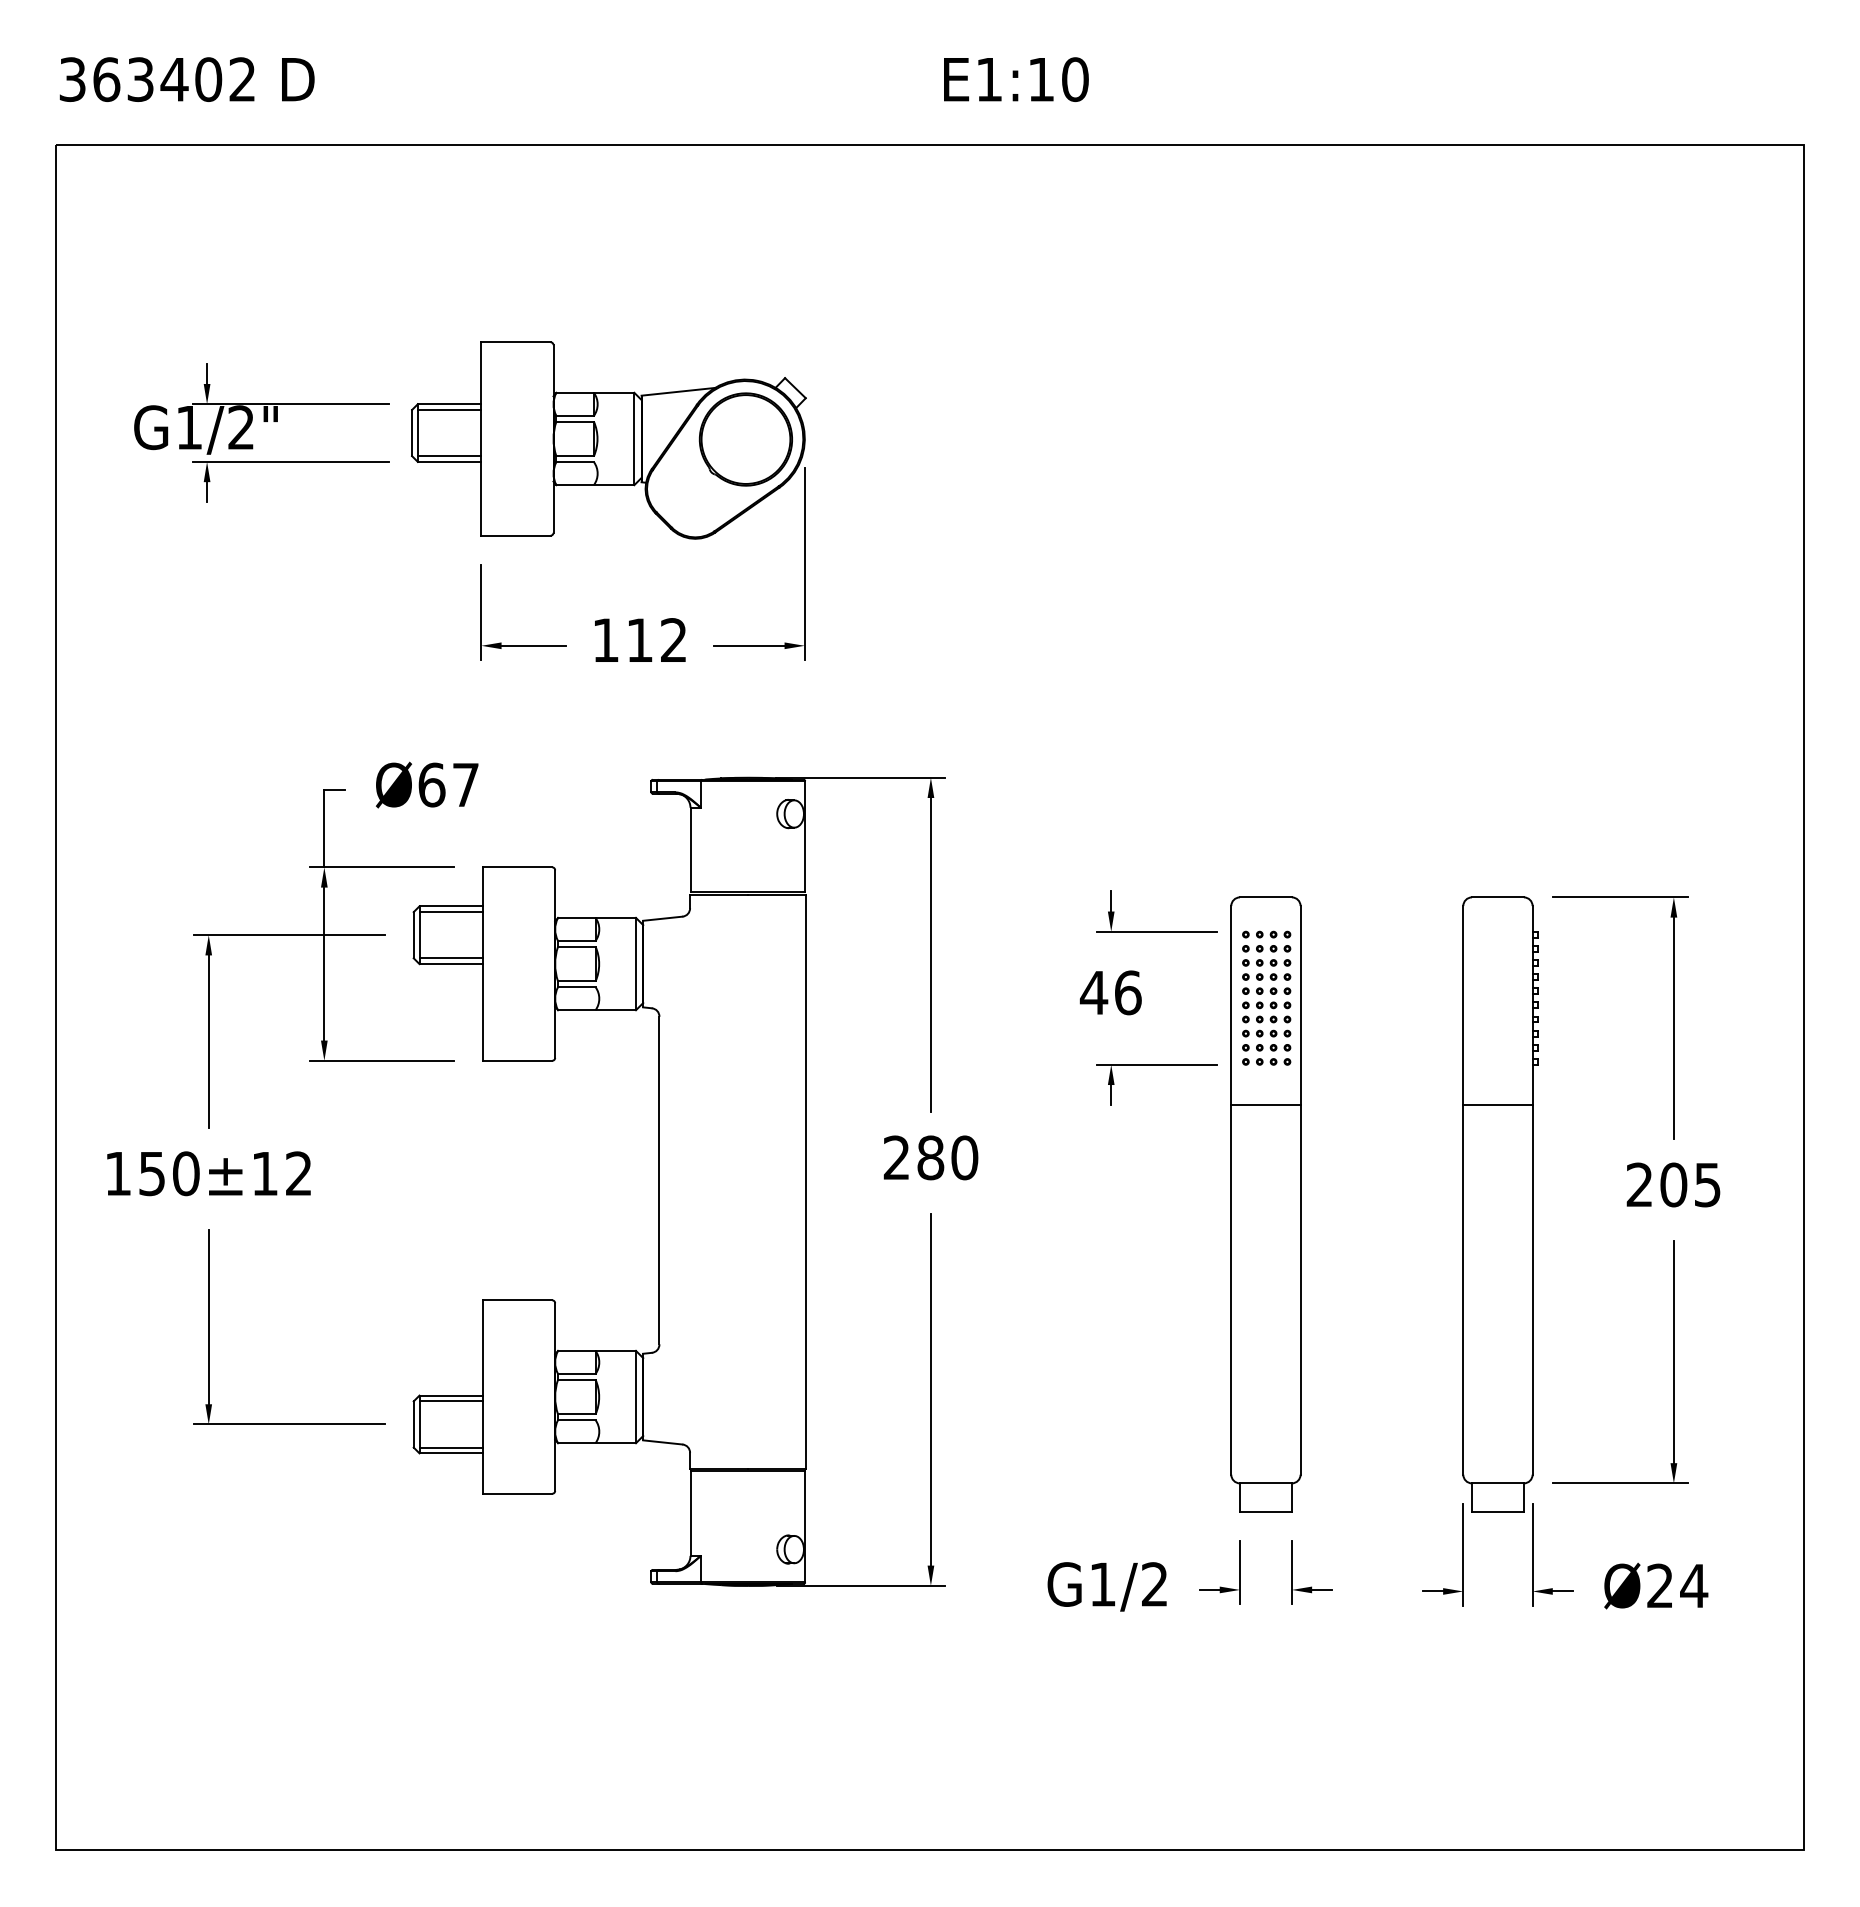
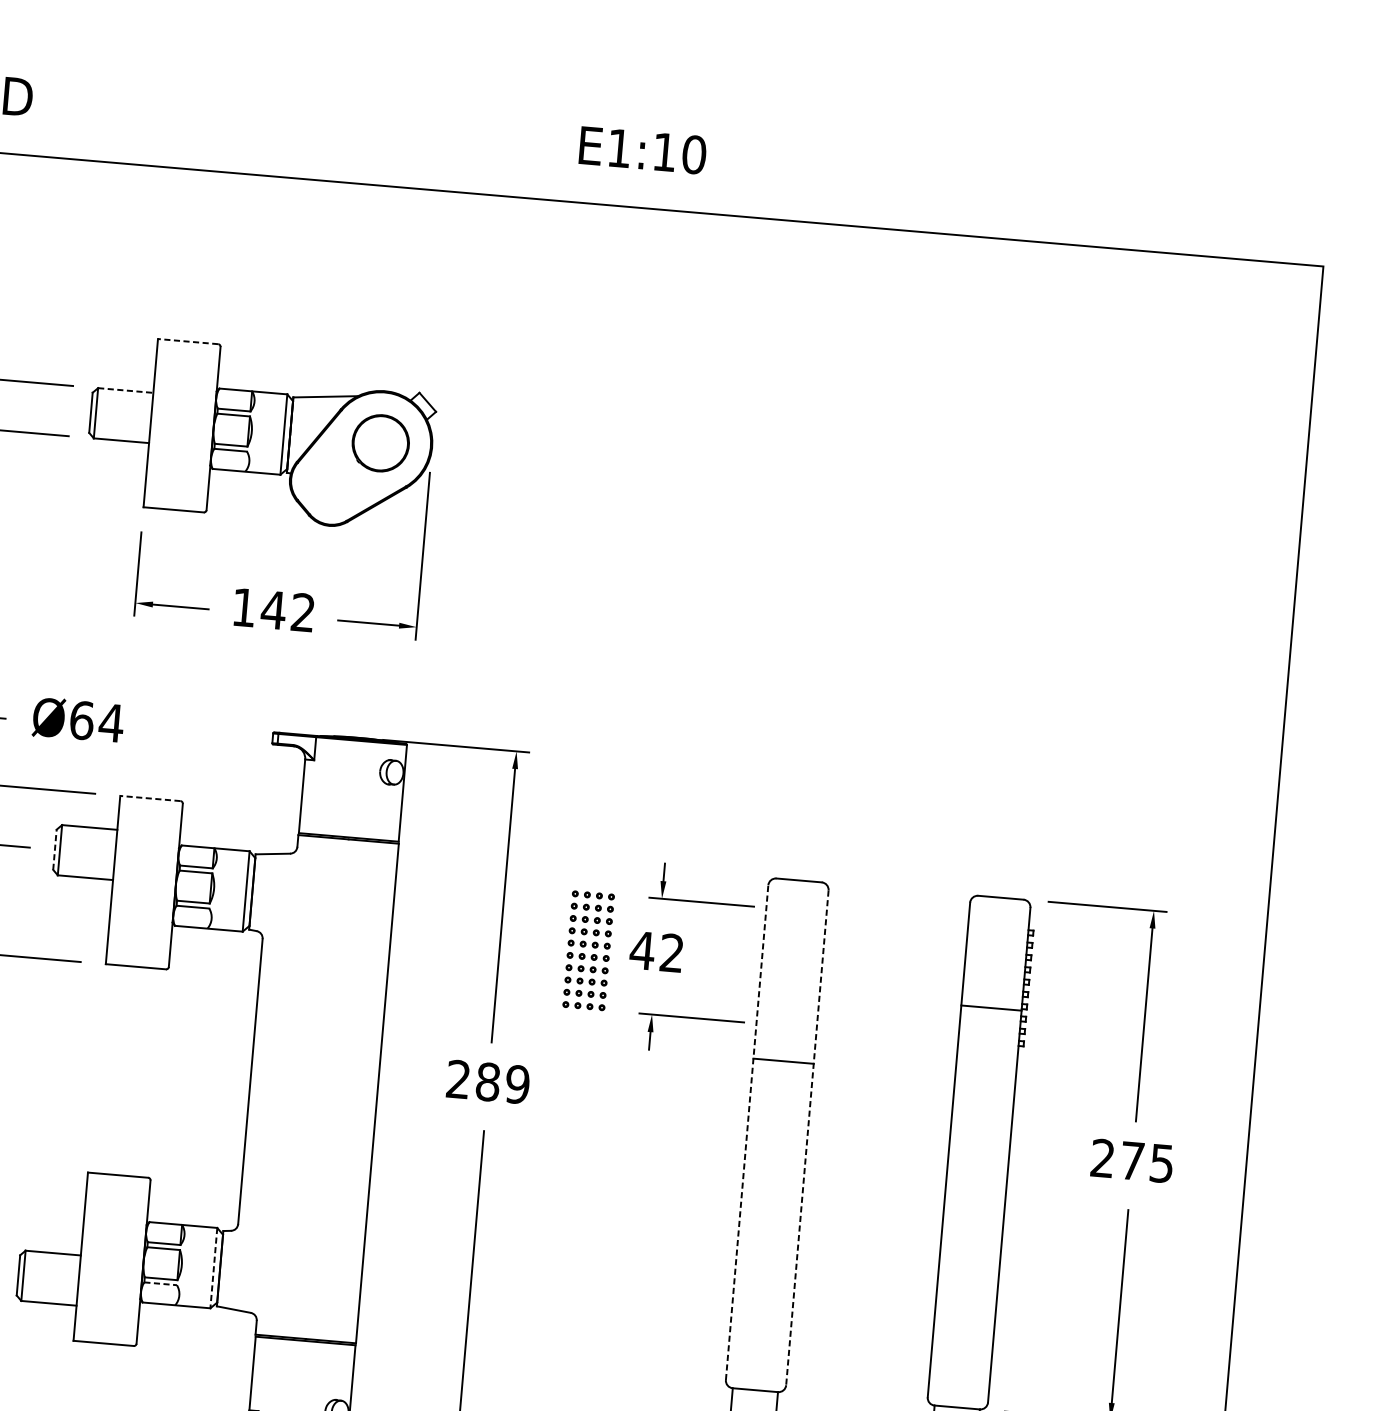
line: (516, 342) -> (188, 341), solid -> dashed
line: (449, 404) -> (125, 390), solid -> dashed
line: (449, 409) -> (125, 395), removed
part: (745, 439) -> (380, 443), size x0.7
line: (449, 456) -> (121, 436), removed
text: (639, 639) -> (273, 609), 112 -> 142
text: (465, 784) -> (111, 722), Ø67 -> Ø64
line: (517, 867) -> (150, 798), solid -> dashed
line: (451, 912) -> (89, 832), removed
line: (413, 934) -> (54, 849), solid -> dashed
line: (451, 958) -> (86, 872), removed
text: (1128, 992) -> (672, 952), 46 -> 42
part: (1266, 997) -> (588, 950), moved
line: (1497, 1105) -> (991, 1008), moved
text: (964, 1157) -> (517, 1084), 280 -> 289
text: (1673, 1184) -> (1132, 1160), 205 -> 275
line: (1231, 1189) -> (747, 1131), solid -> dashed
line: (1300, 1190) -> (807, 1137), solid -> dashed
line: (636, 1397) -> (214, 1268), solid -> dashed
line: (451, 1401) -> (53, 1258), removed
line: (576, 1420) -> (160, 1284), solid -> dashed
line: (451, 1447) -> (49, 1298), removed

